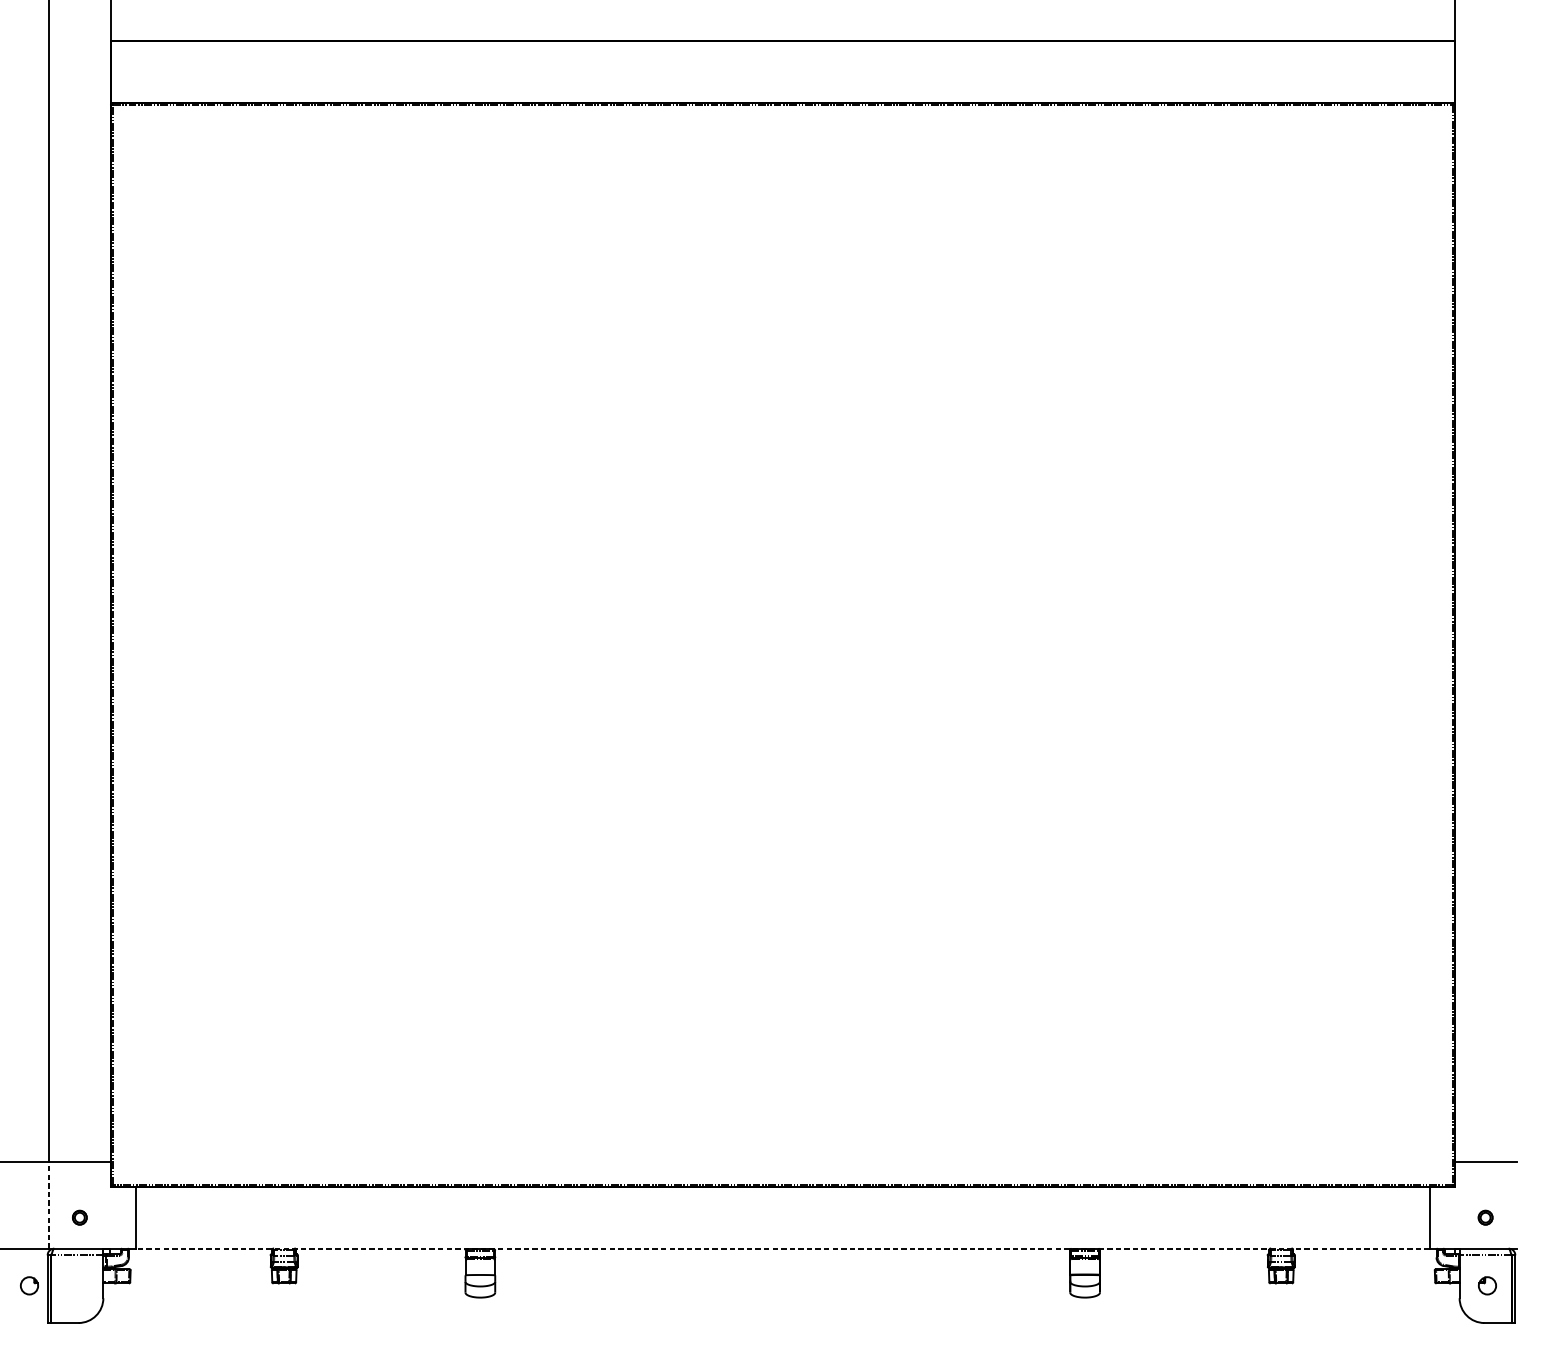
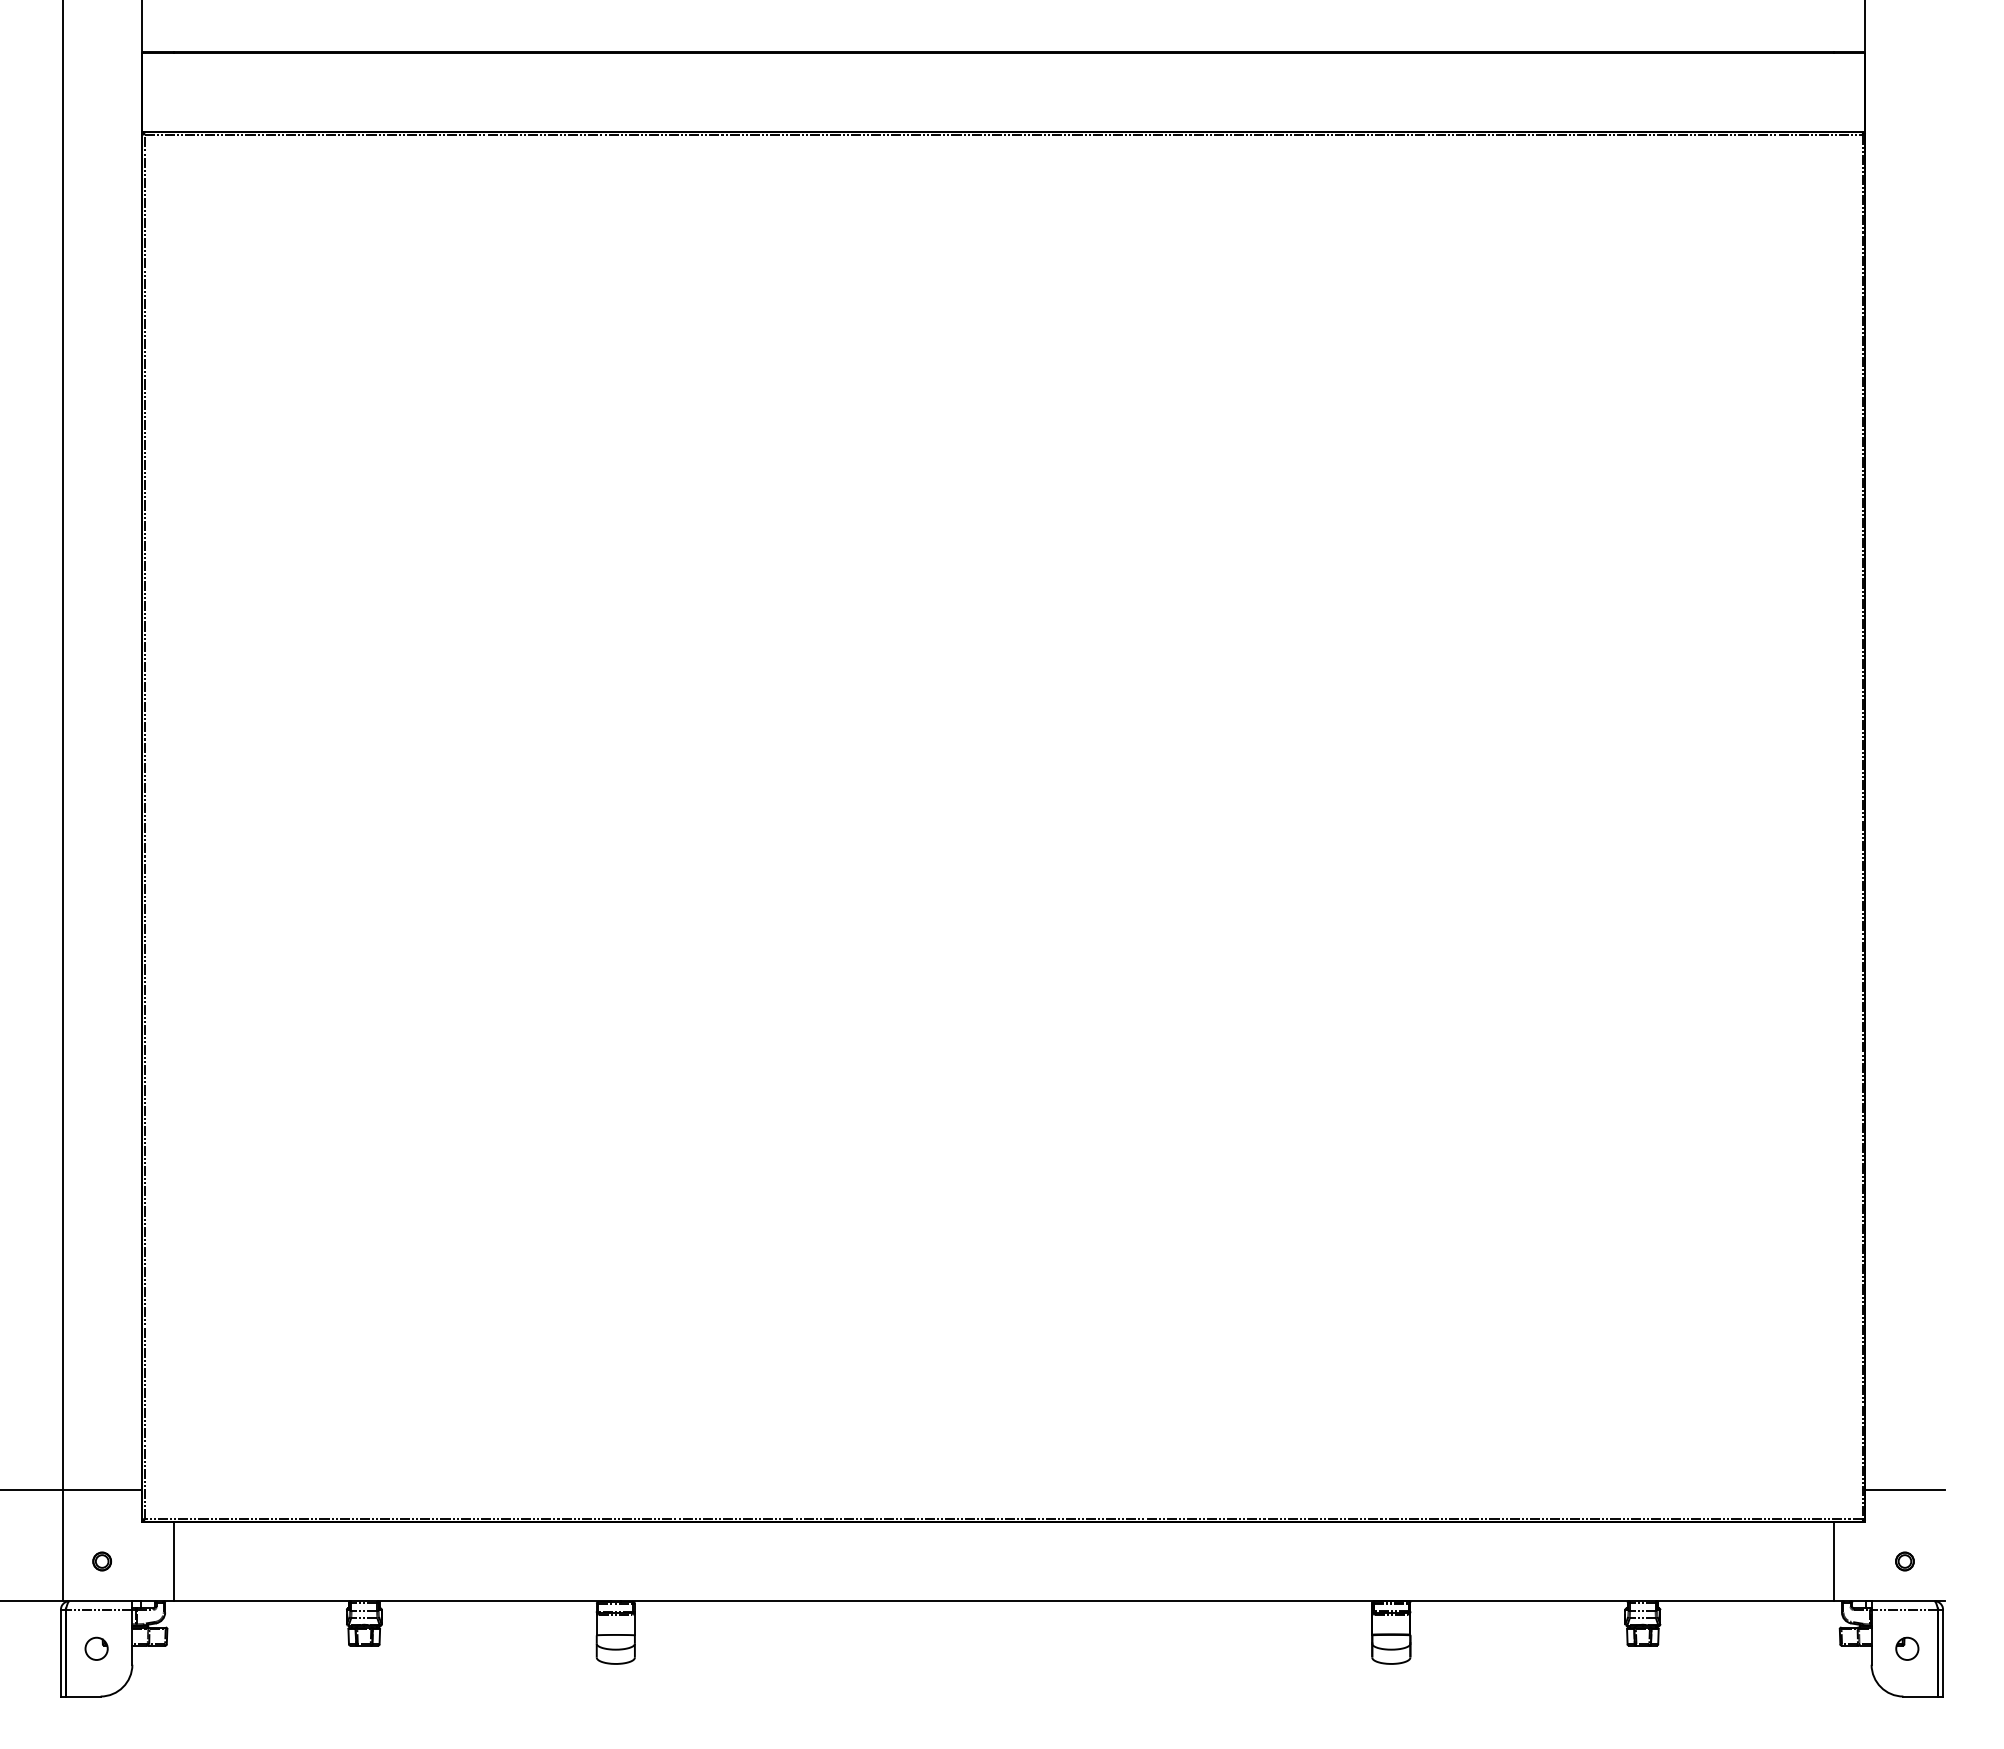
line: (48, 1205) -> (62, 1545), dashed -> solid
line: (782, 1248) -> (1003, 1601), dashed -> solid
part: (29, 1285) -> (96, 1648), moved

